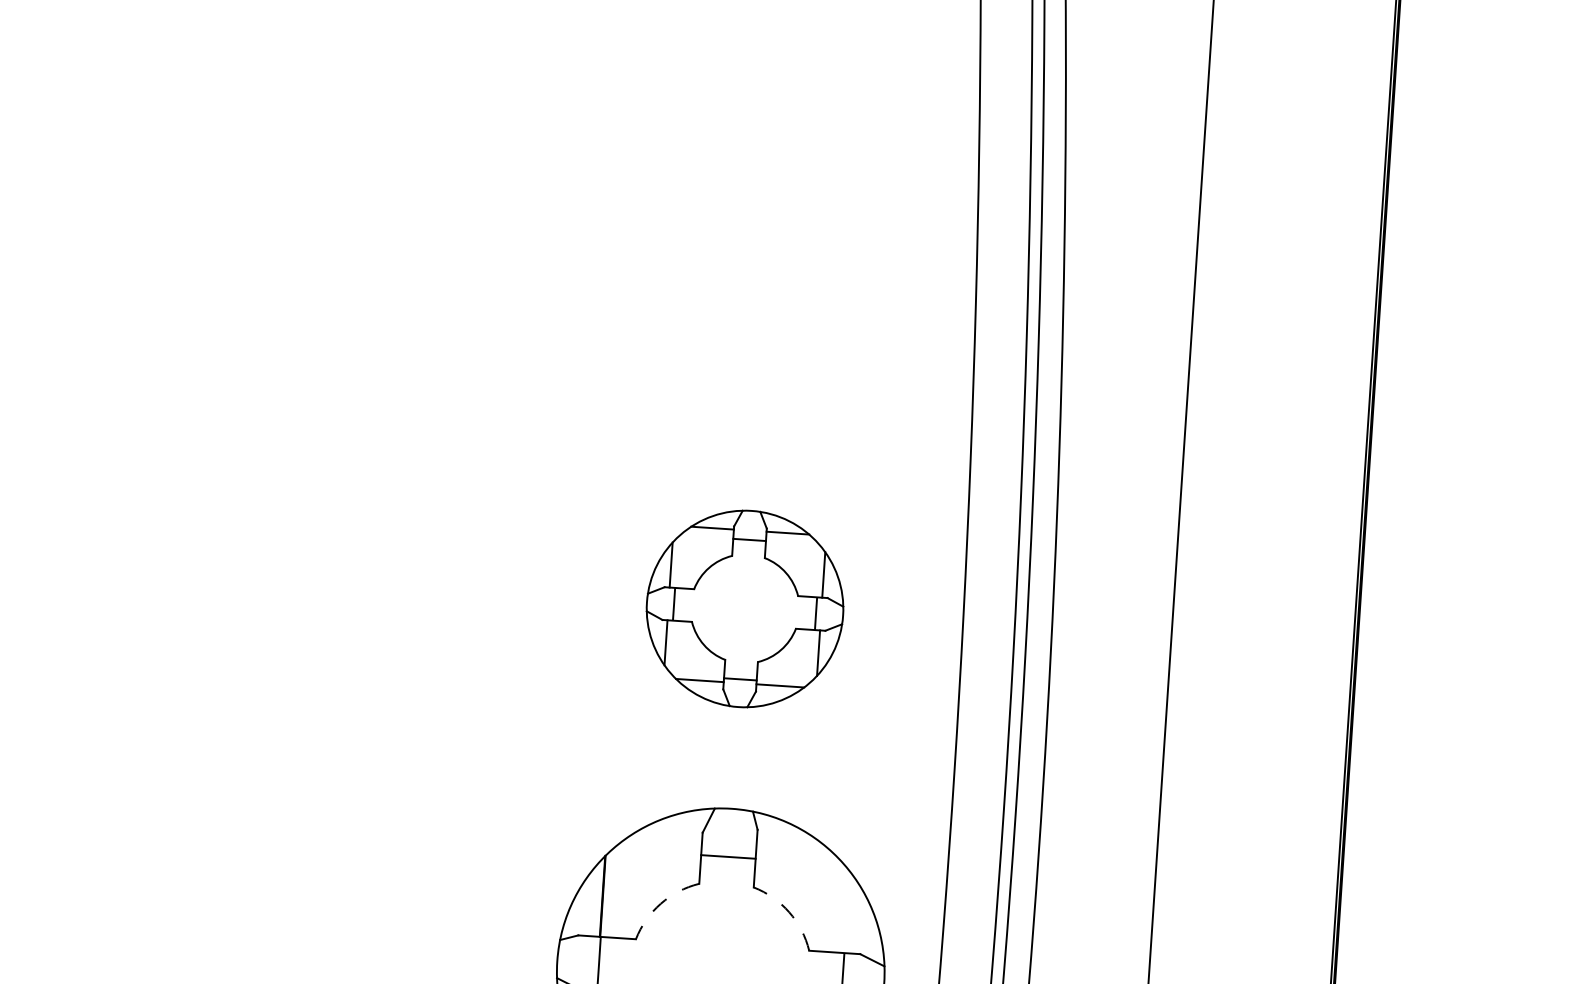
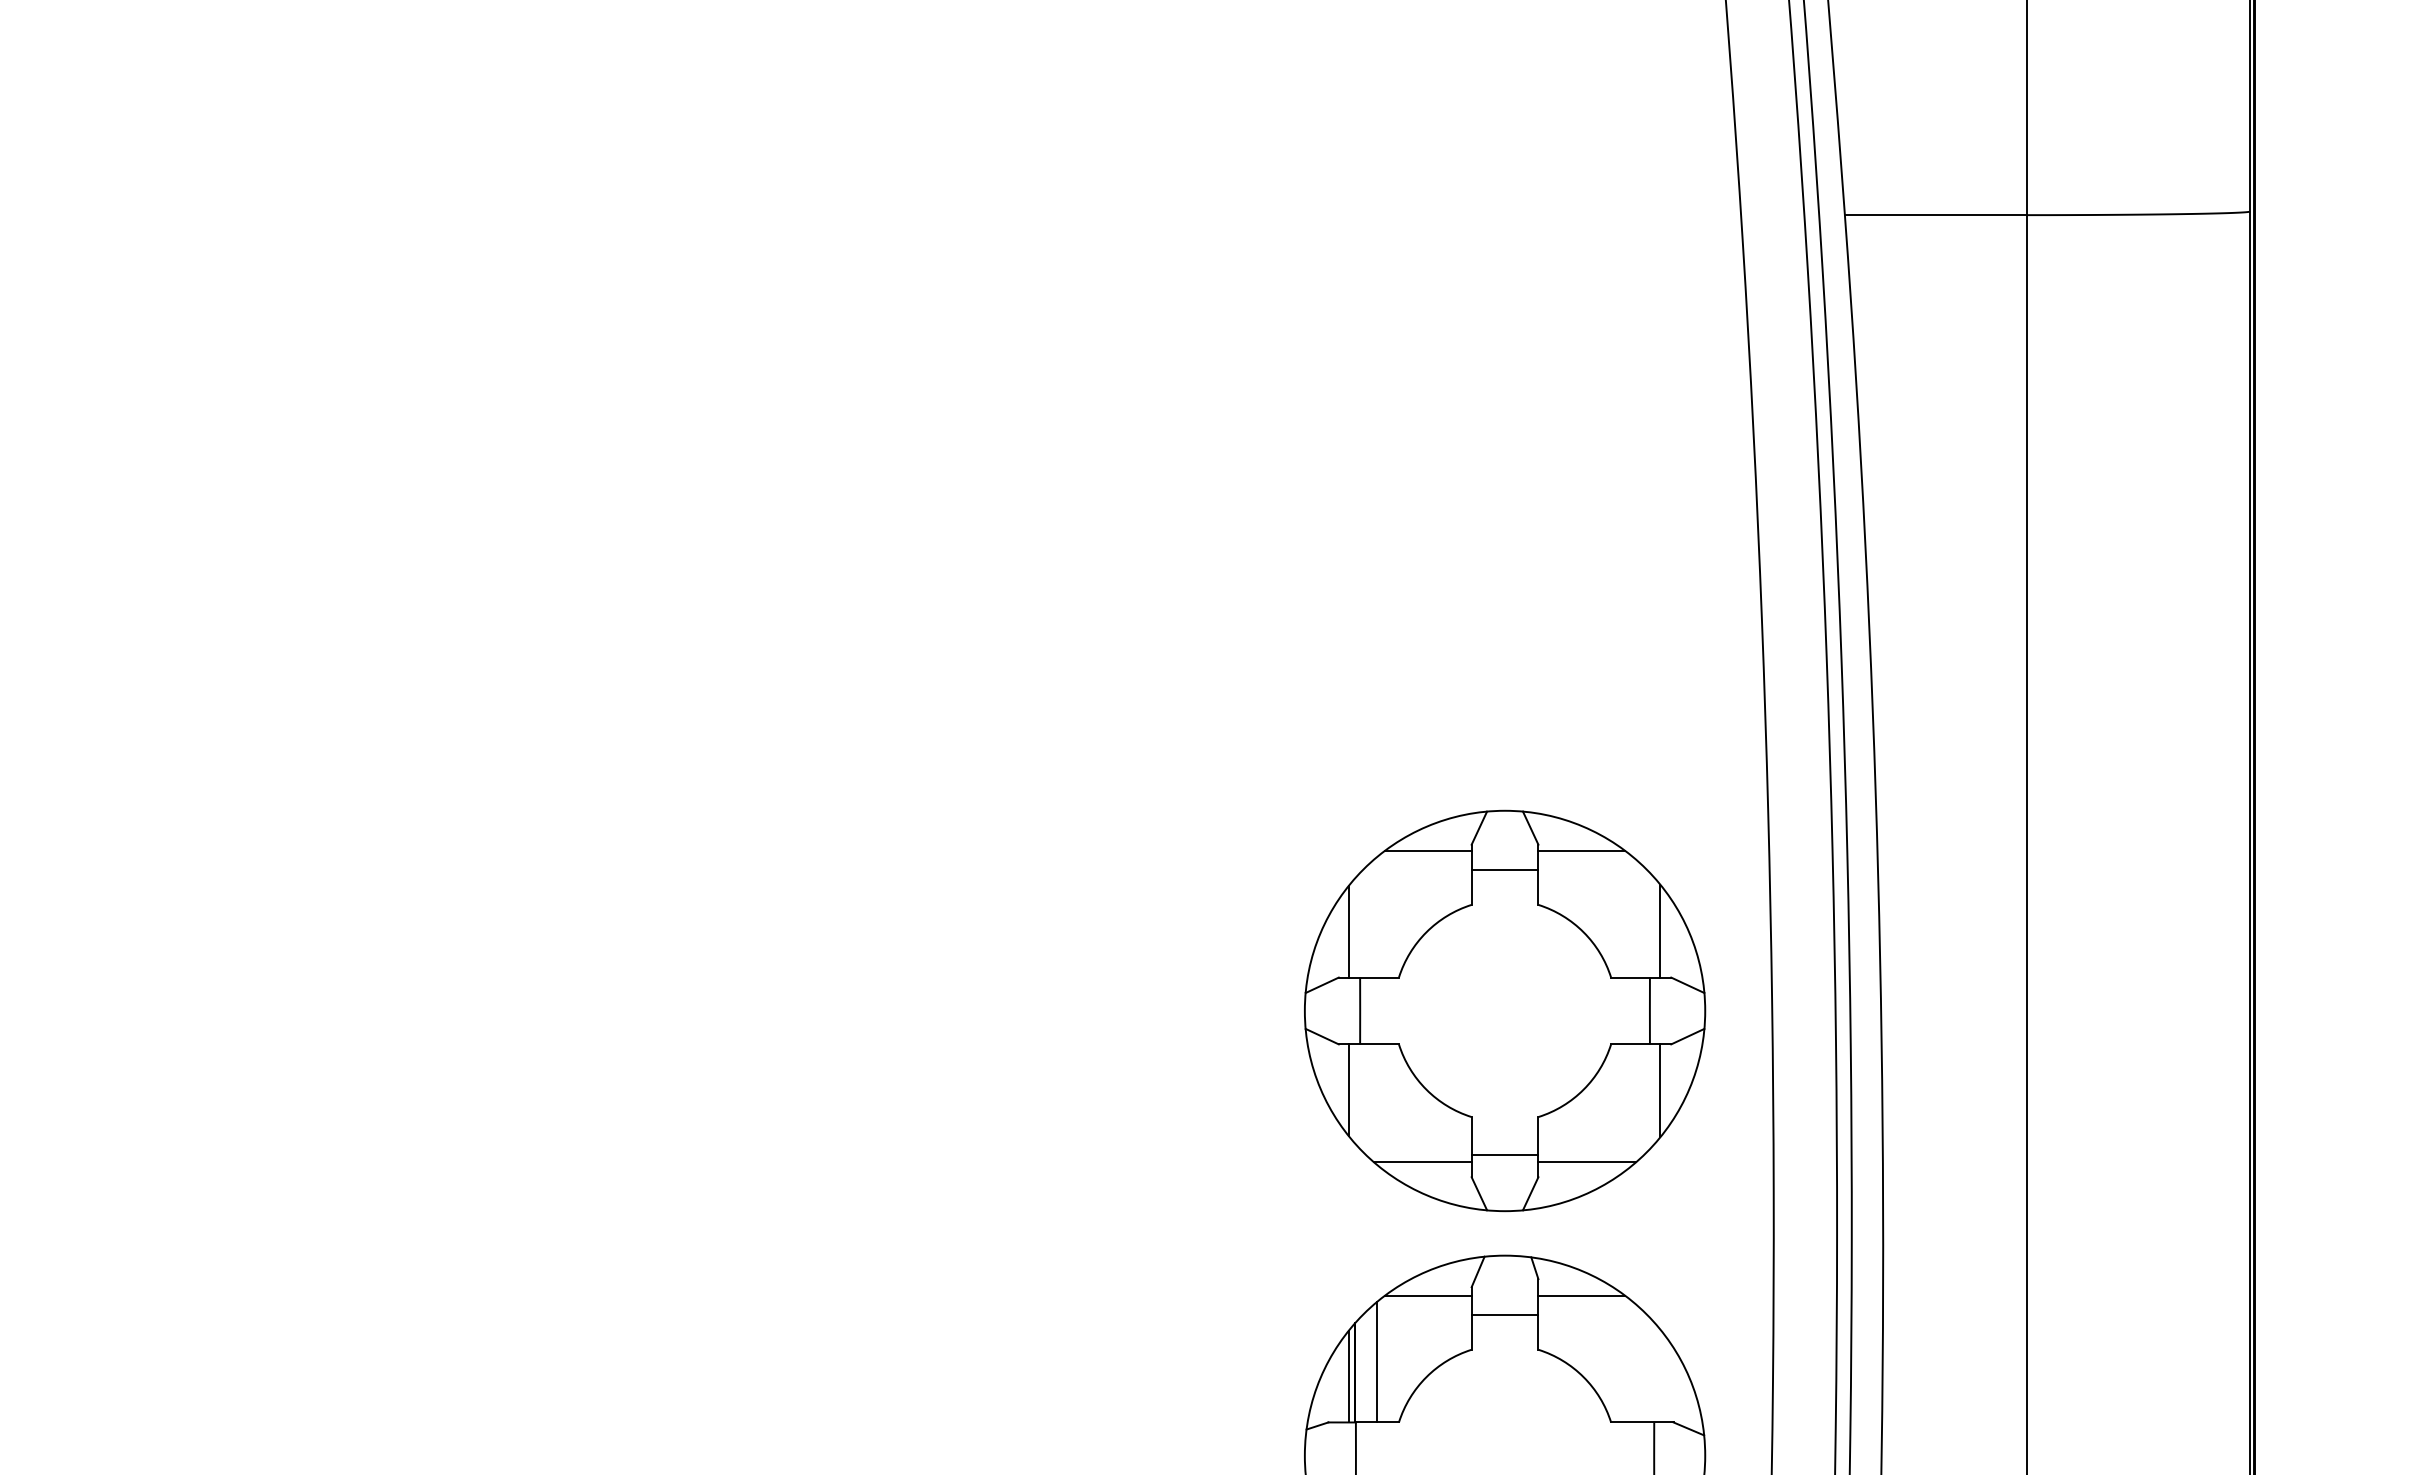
part: (745, 608) -> (1505, 1010), size x1.67
line: (666, 837) -> (1427, 1295), added
line: (791, 845) -> (1581, 1295), added
line: (621, 888) -> (1377, 1361), added
line: (597, 898) -> (1348, 1376), added
arc: (660, 904) -> (1426, 1377), dashed -> solid
arc: (789, 912) -> (1583, 1377), dashed -> solid

